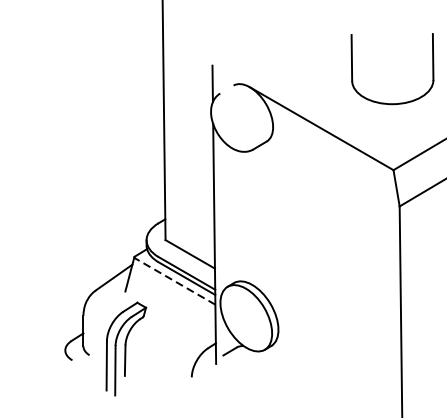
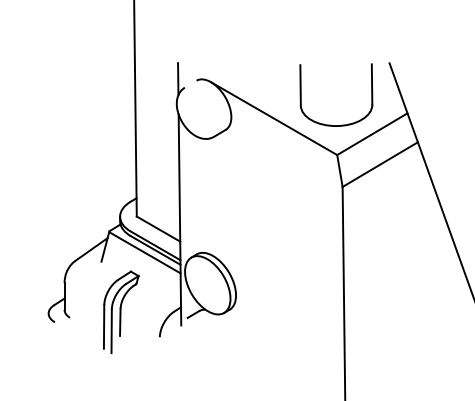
part: (398, 102) -> (341, 124), moved
line: (175, 280) -> (145, 252), dashed -> solid
part: (126, 349) -> (121, 312), moved

